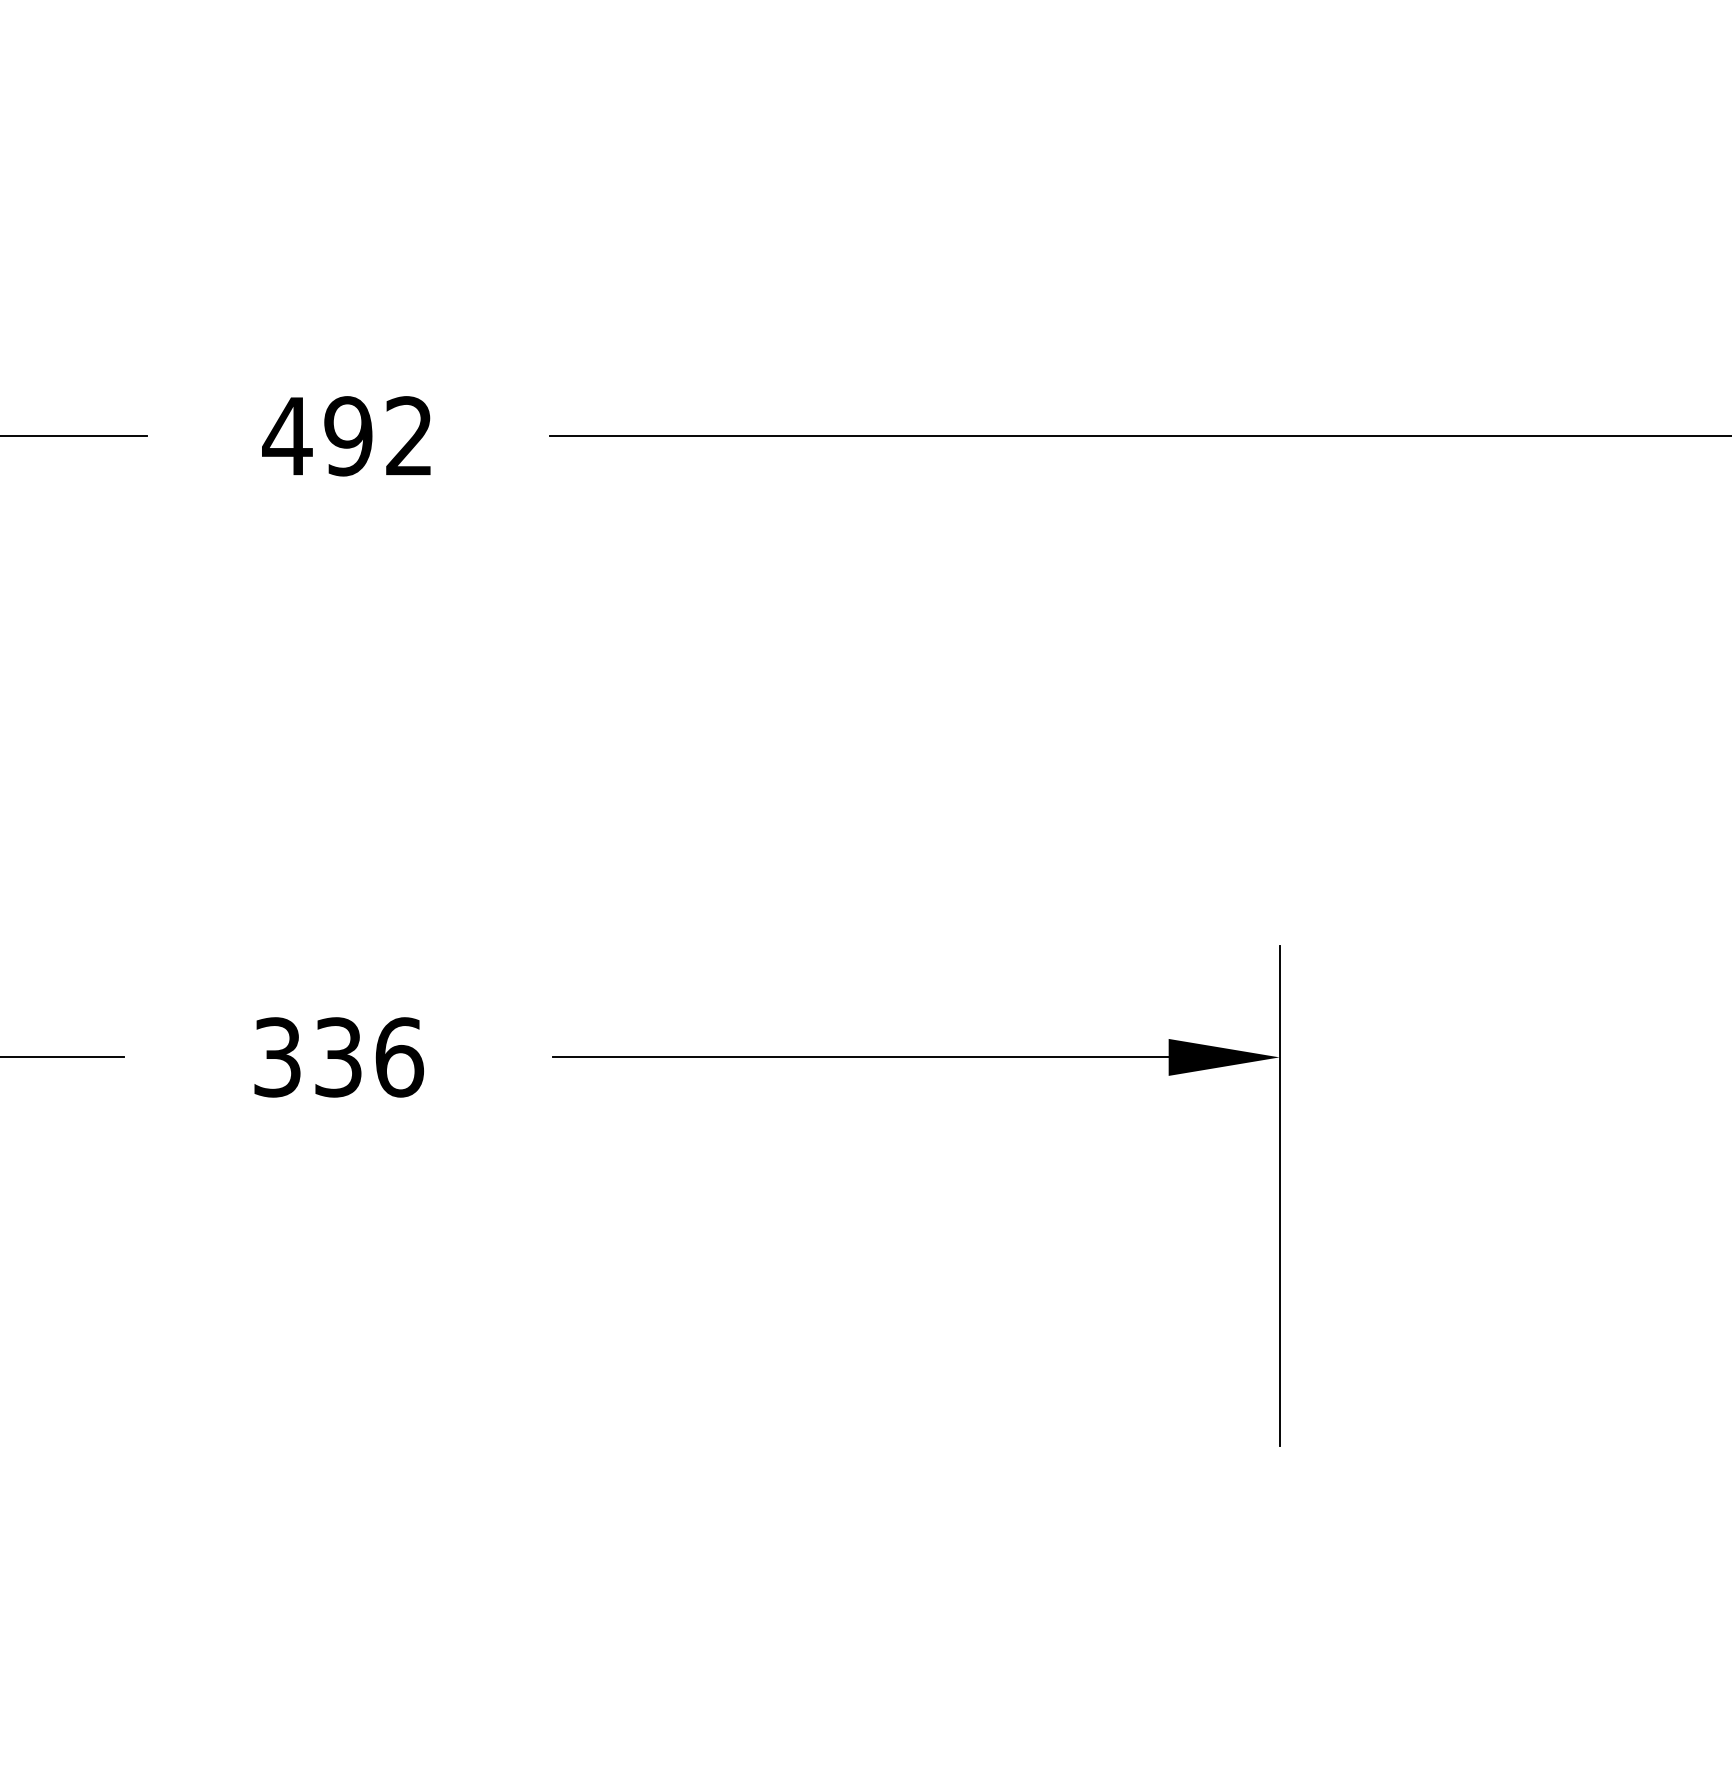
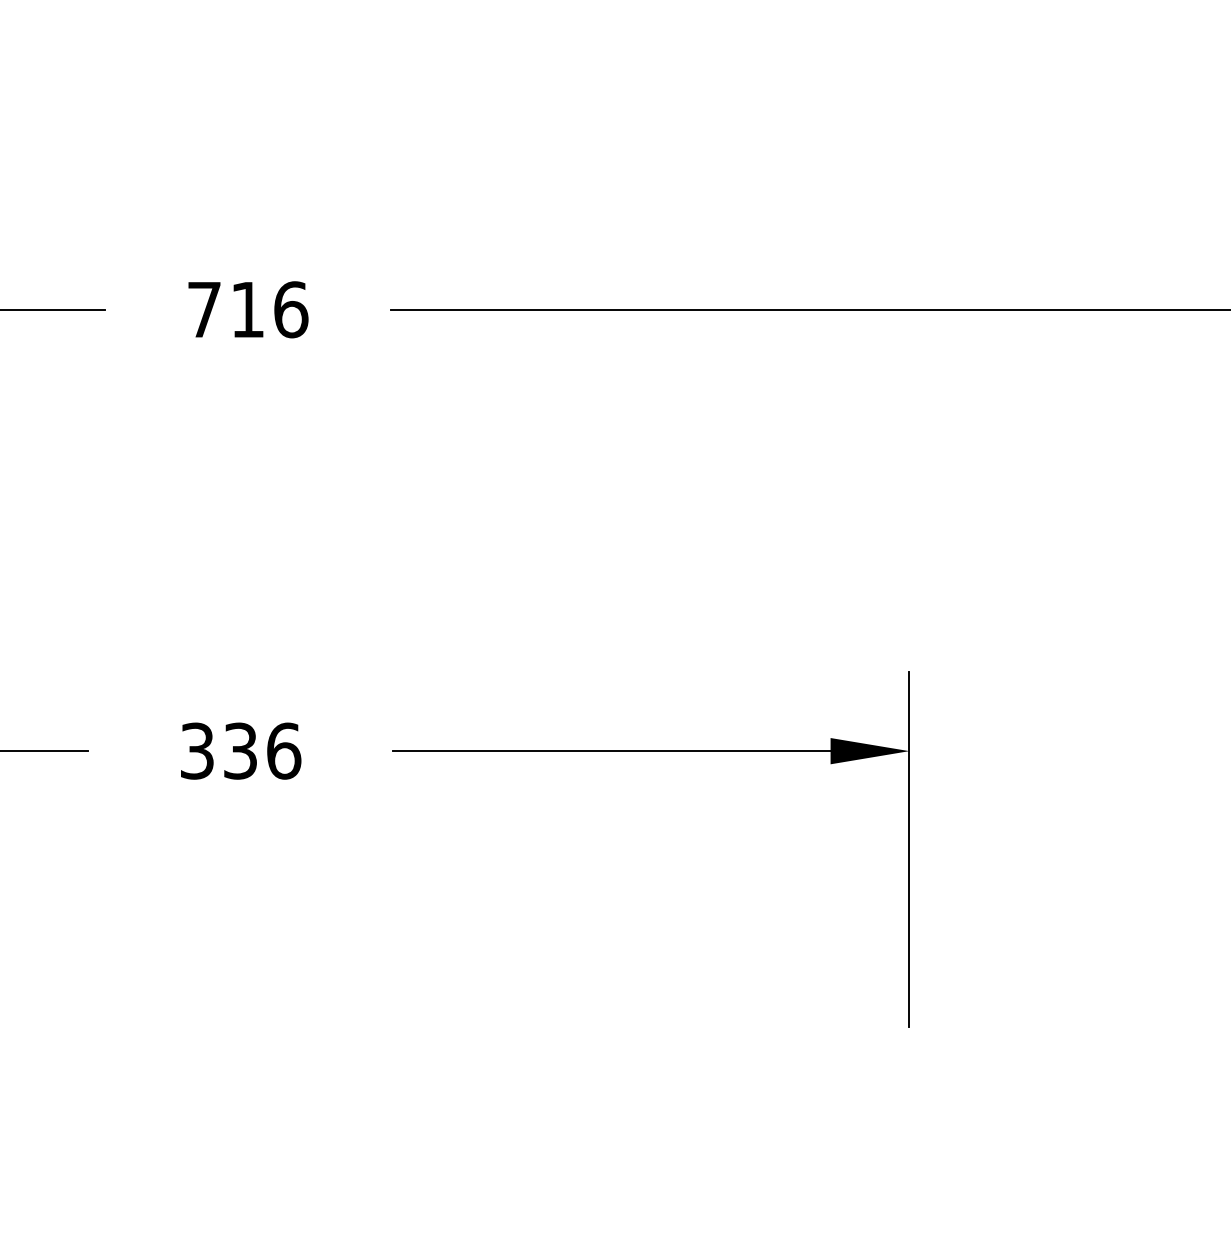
text: (348, 436) -> (247, 309), 492 -> 716

